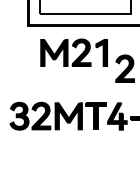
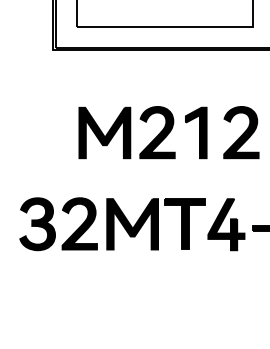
part: (73, 52) -> (141, 132), moved

